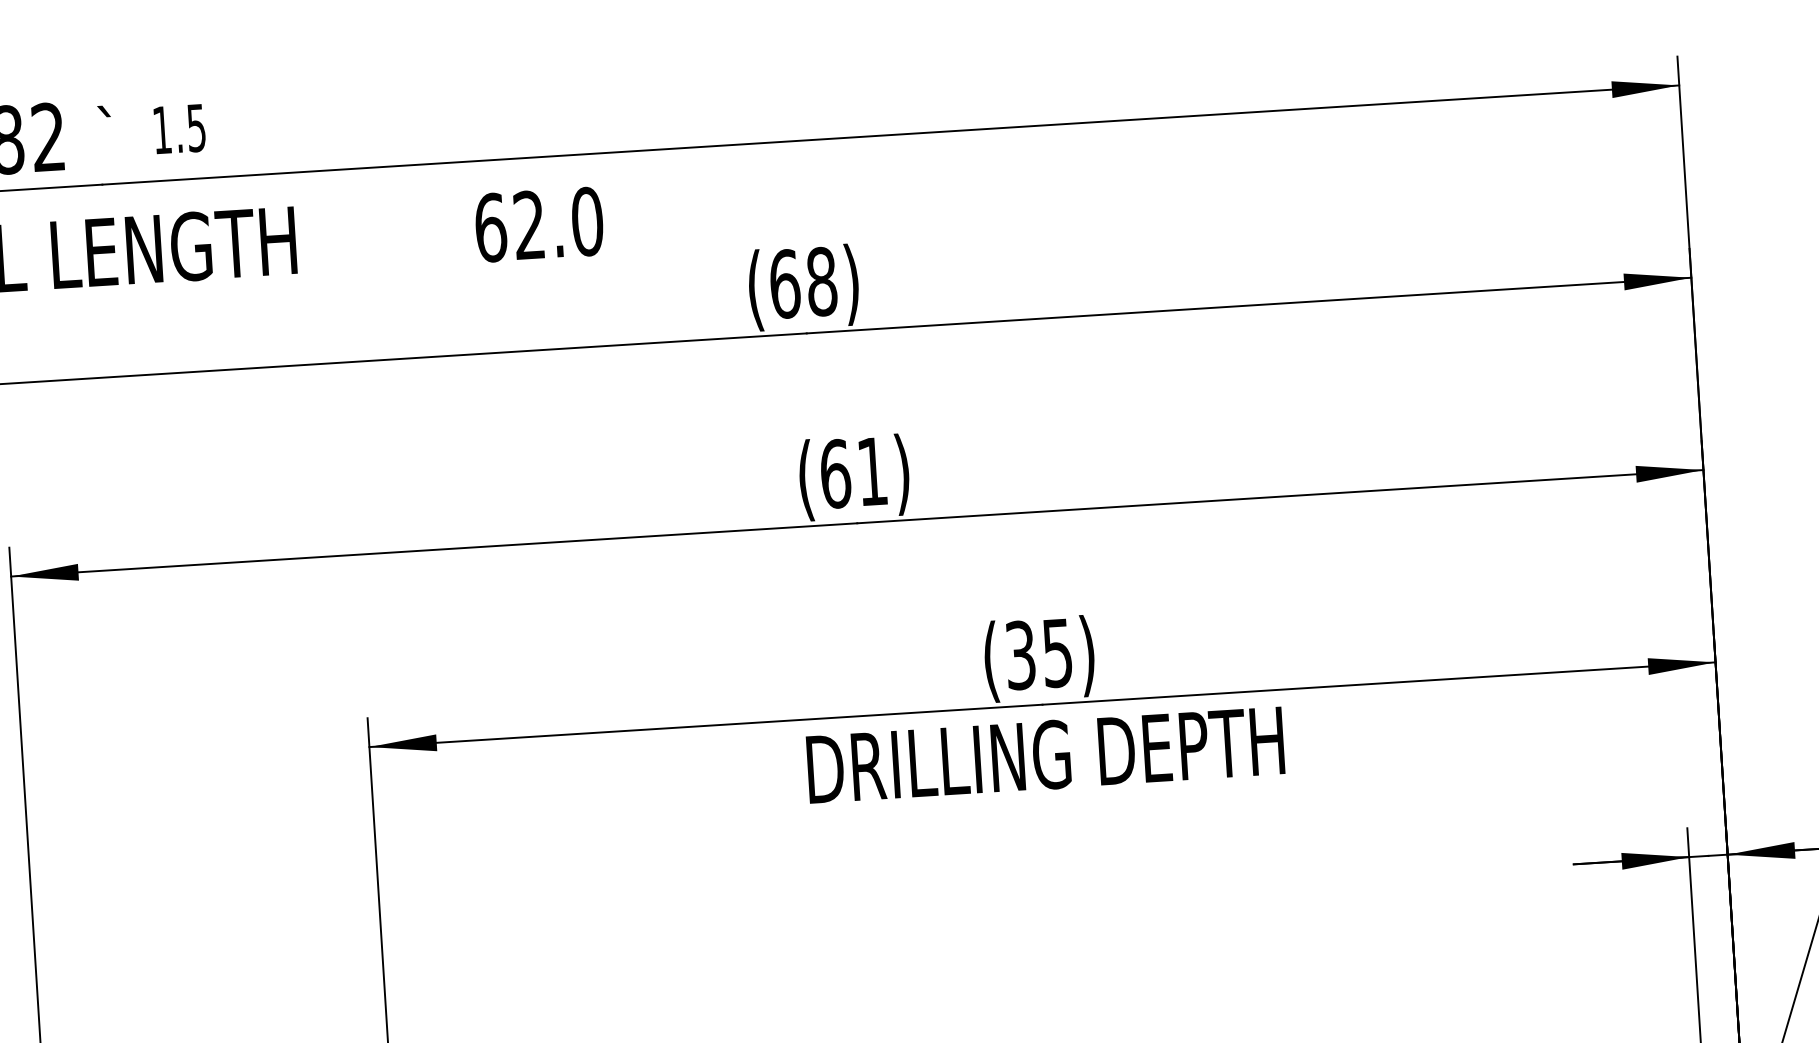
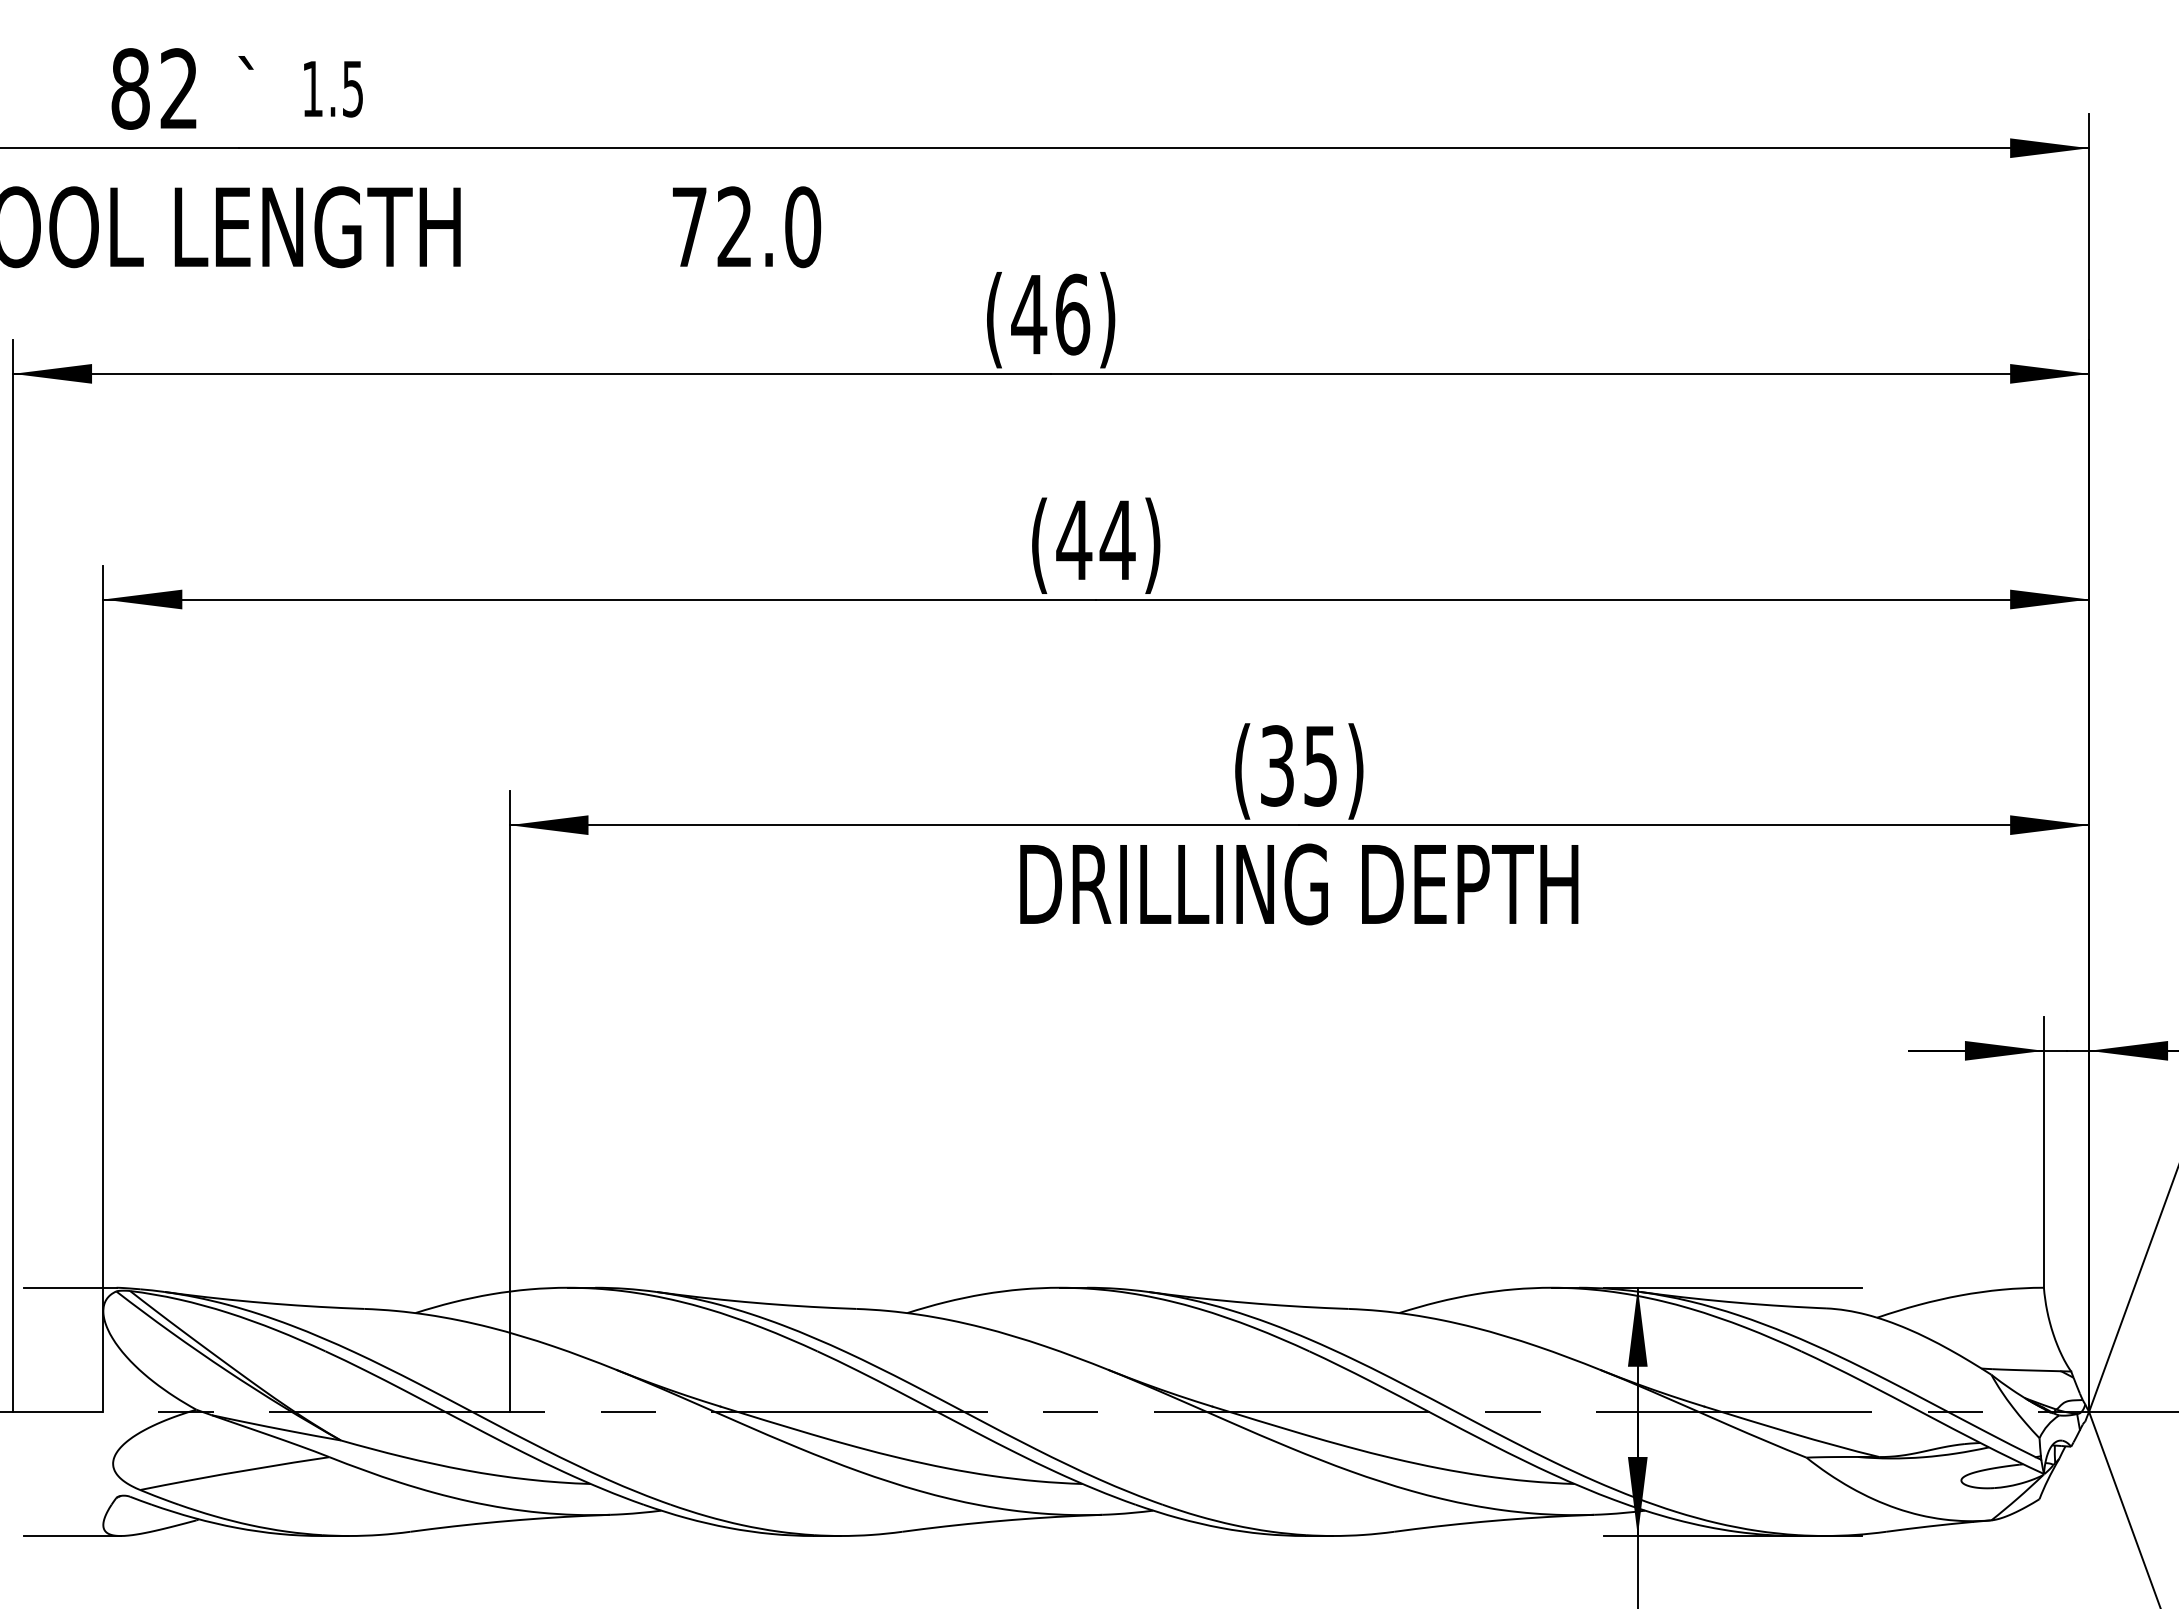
text: (490, 228) -> (689, 227), 62.0 -> 72.0
text: (803, 282) -> (1050, 314), (68) -> (46)
text: (853, 473) -> (1095, 540), (61) -> (44)

